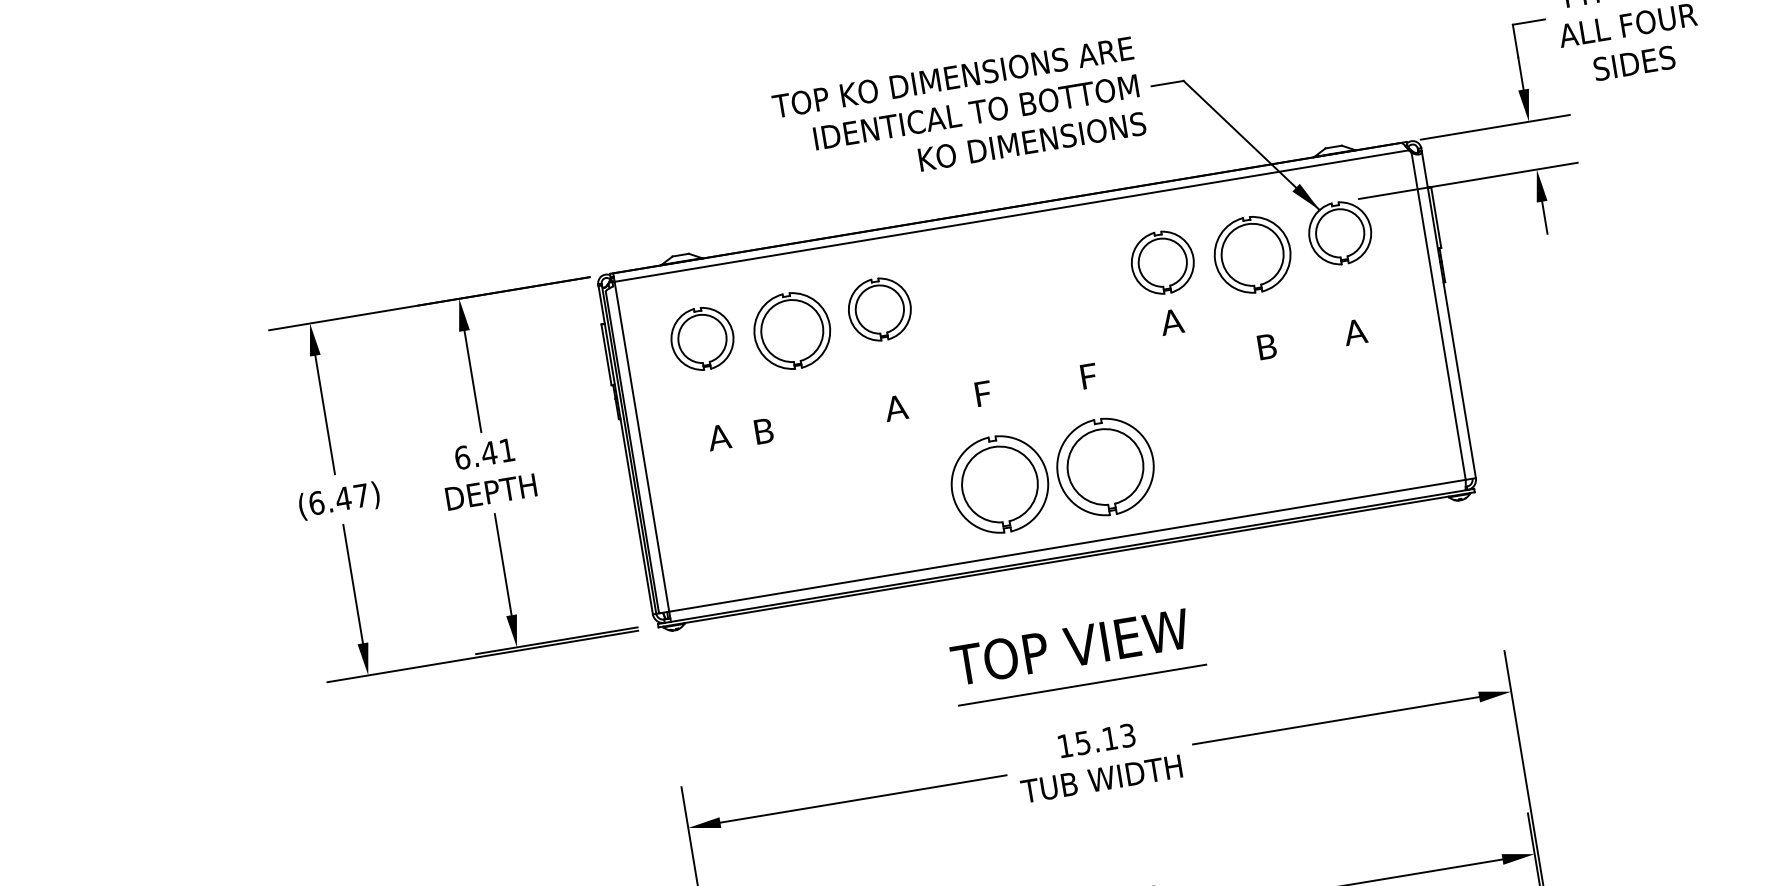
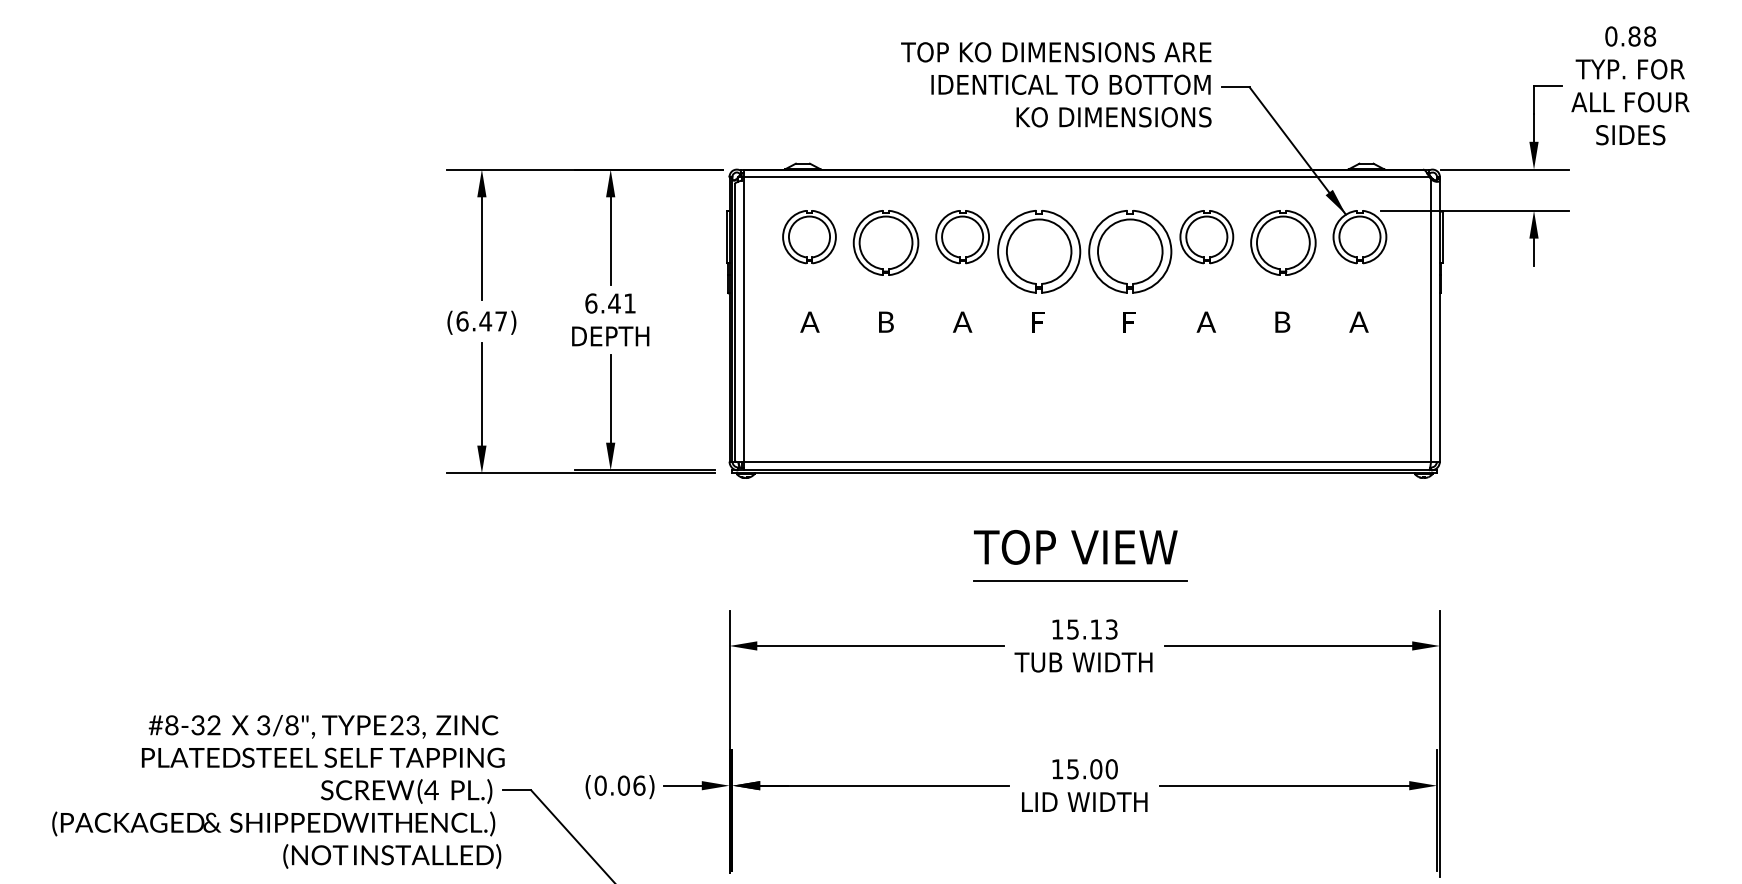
text: (1170, 321) -> (1205, 321), moved
text: (764, 430) -> (886, 321), moved
part: (1052, 475) -> (1084, 251), moved

